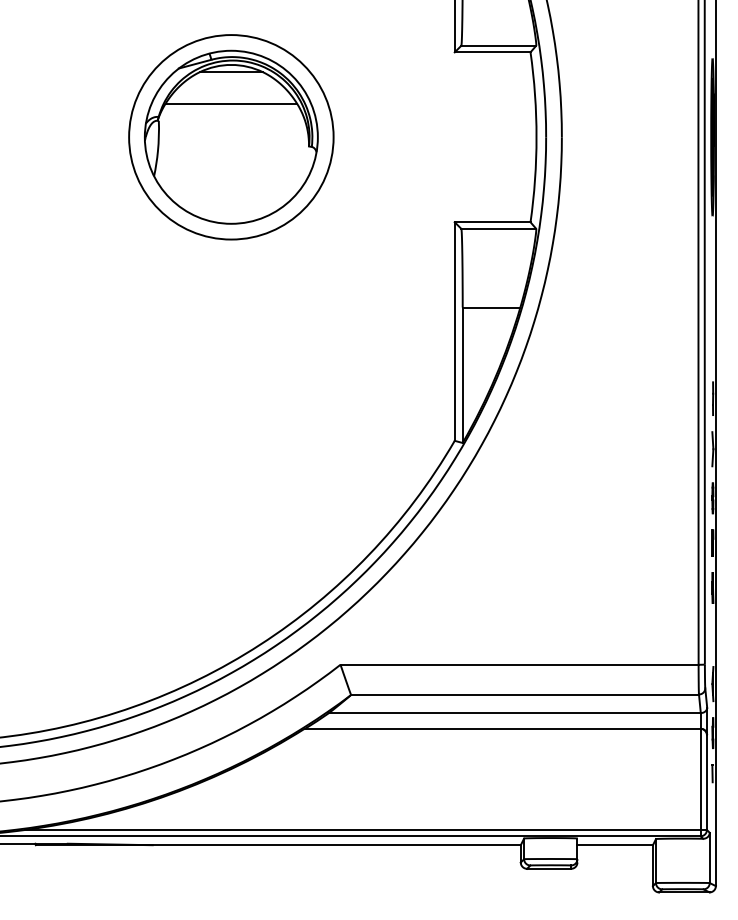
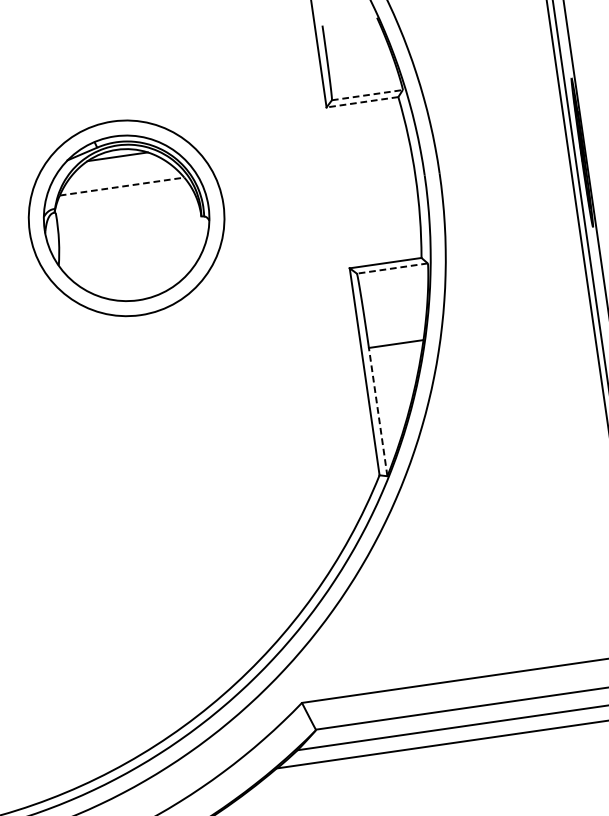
line: (499, 45) -> (368, 94), solid -> dashed
line: (492, 52) -> (362, 102), solid -> dashed
line: (231, 103) -> (122, 186), solid -> dashed
line: (498, 228) -> (392, 268), solid -> dashed
line: (462, 375) -> (378, 412), solid -> dashed

